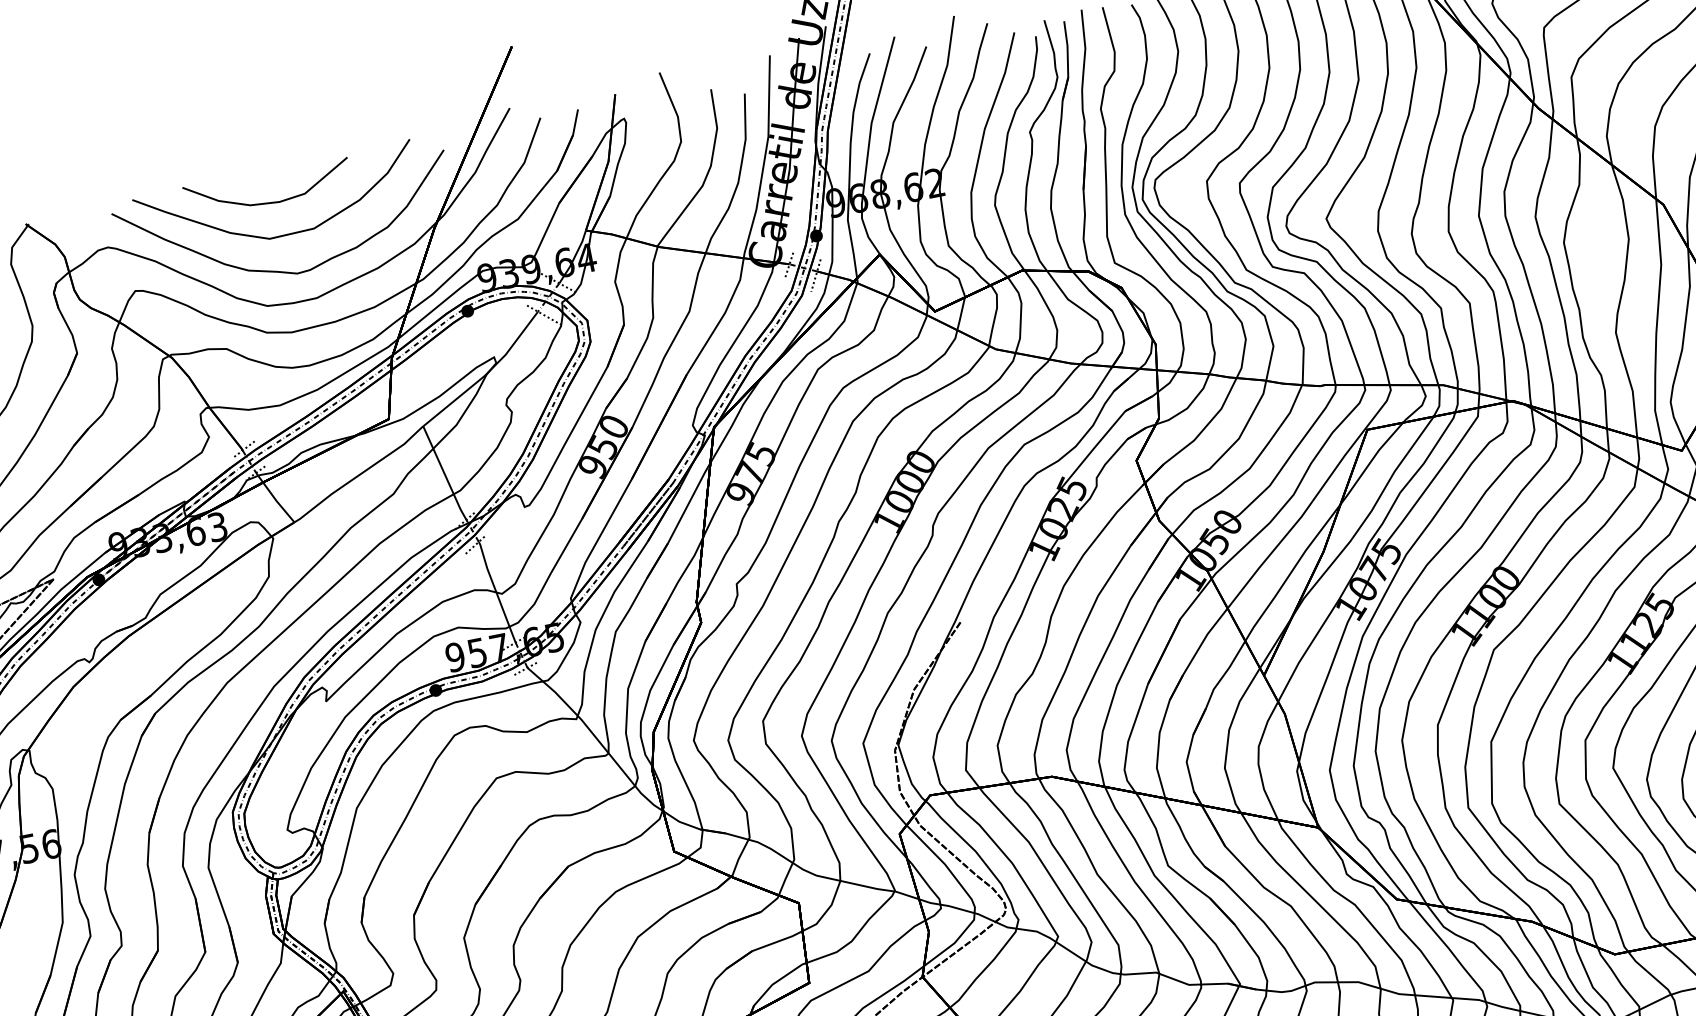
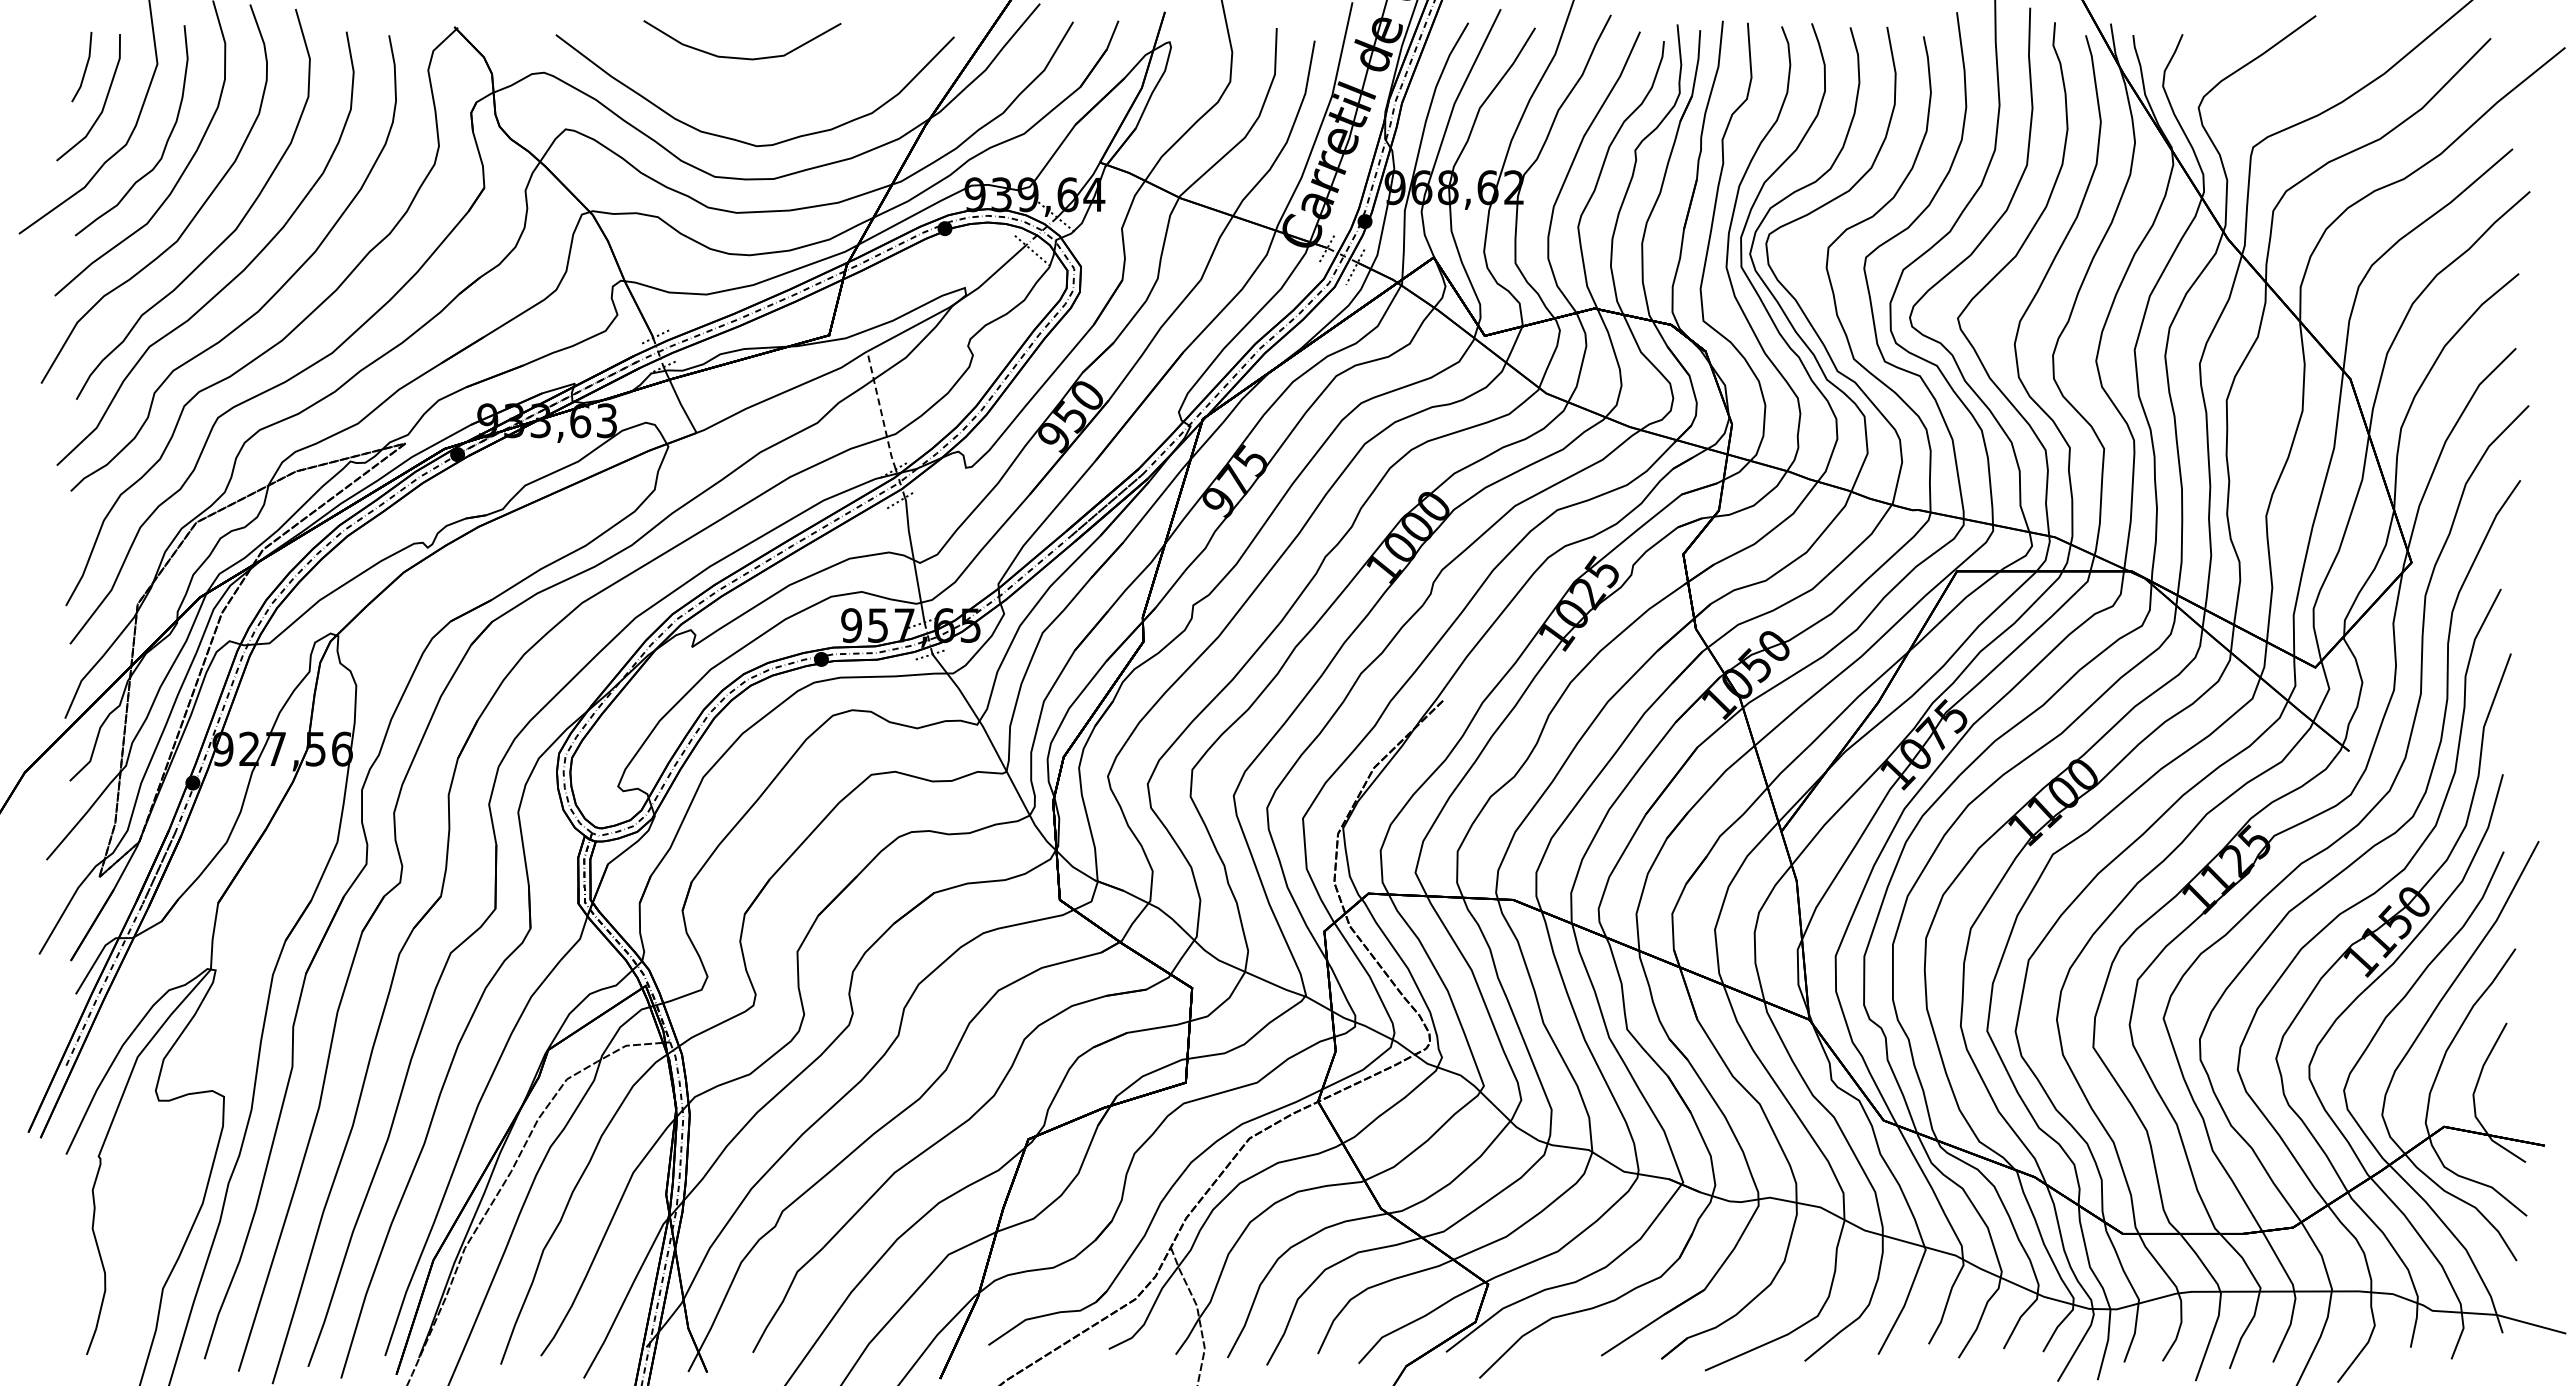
curve: (283, 235) -> (749, 98), removed
line: (443, 473) -> (880, 410), solid -> dashed

